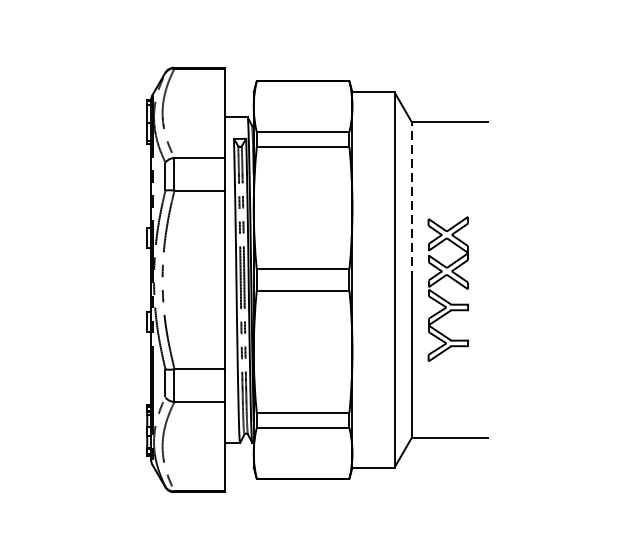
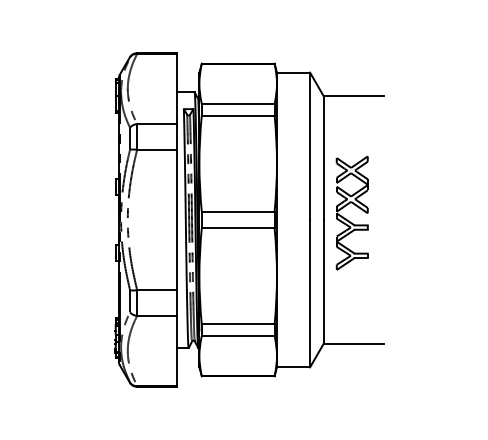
line: (411, 200) -> (323, 157), dashed -> solid
part: (440, 295) -> (346, 218), moved

